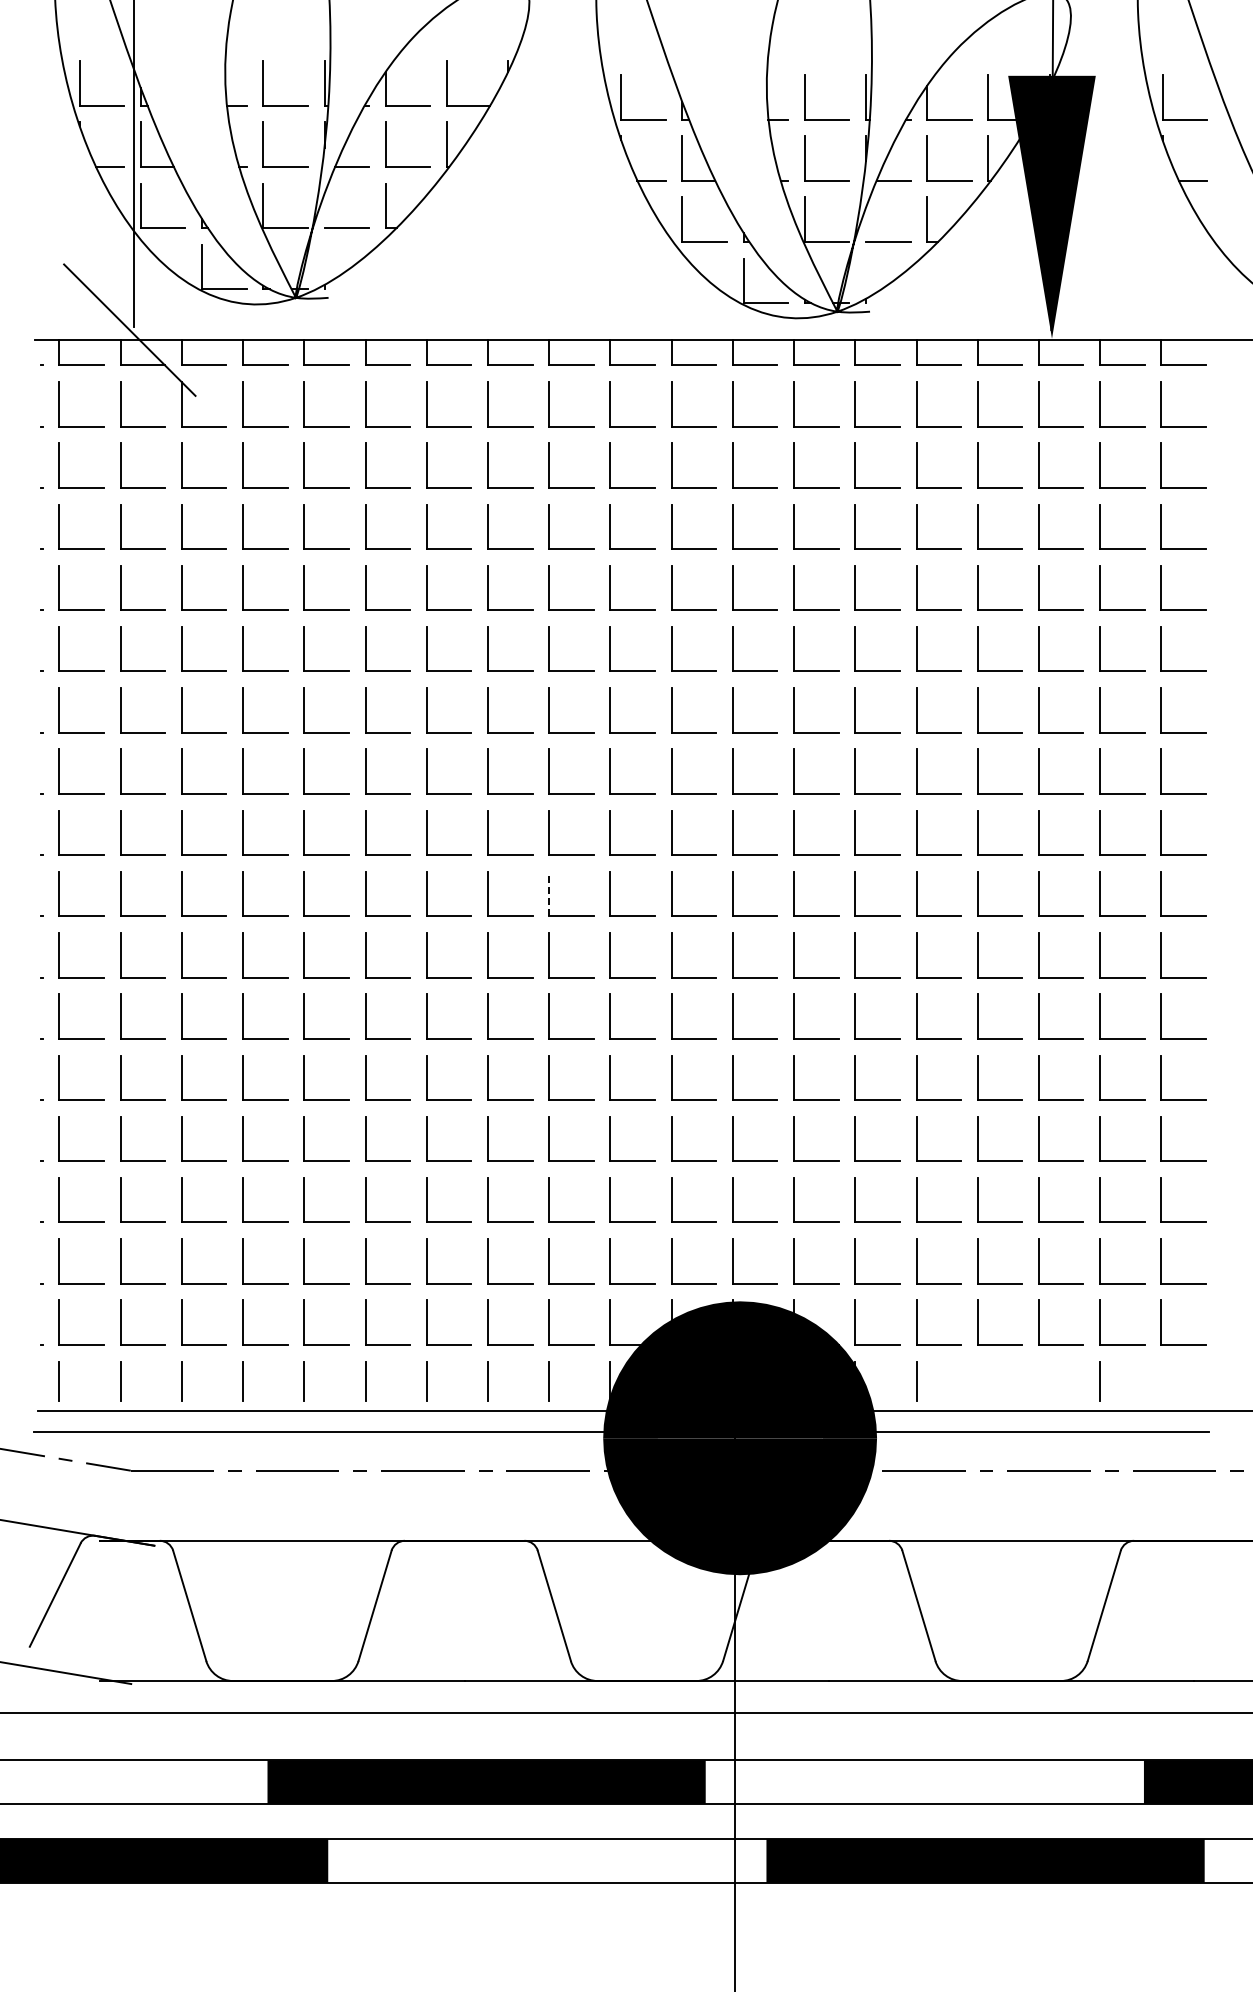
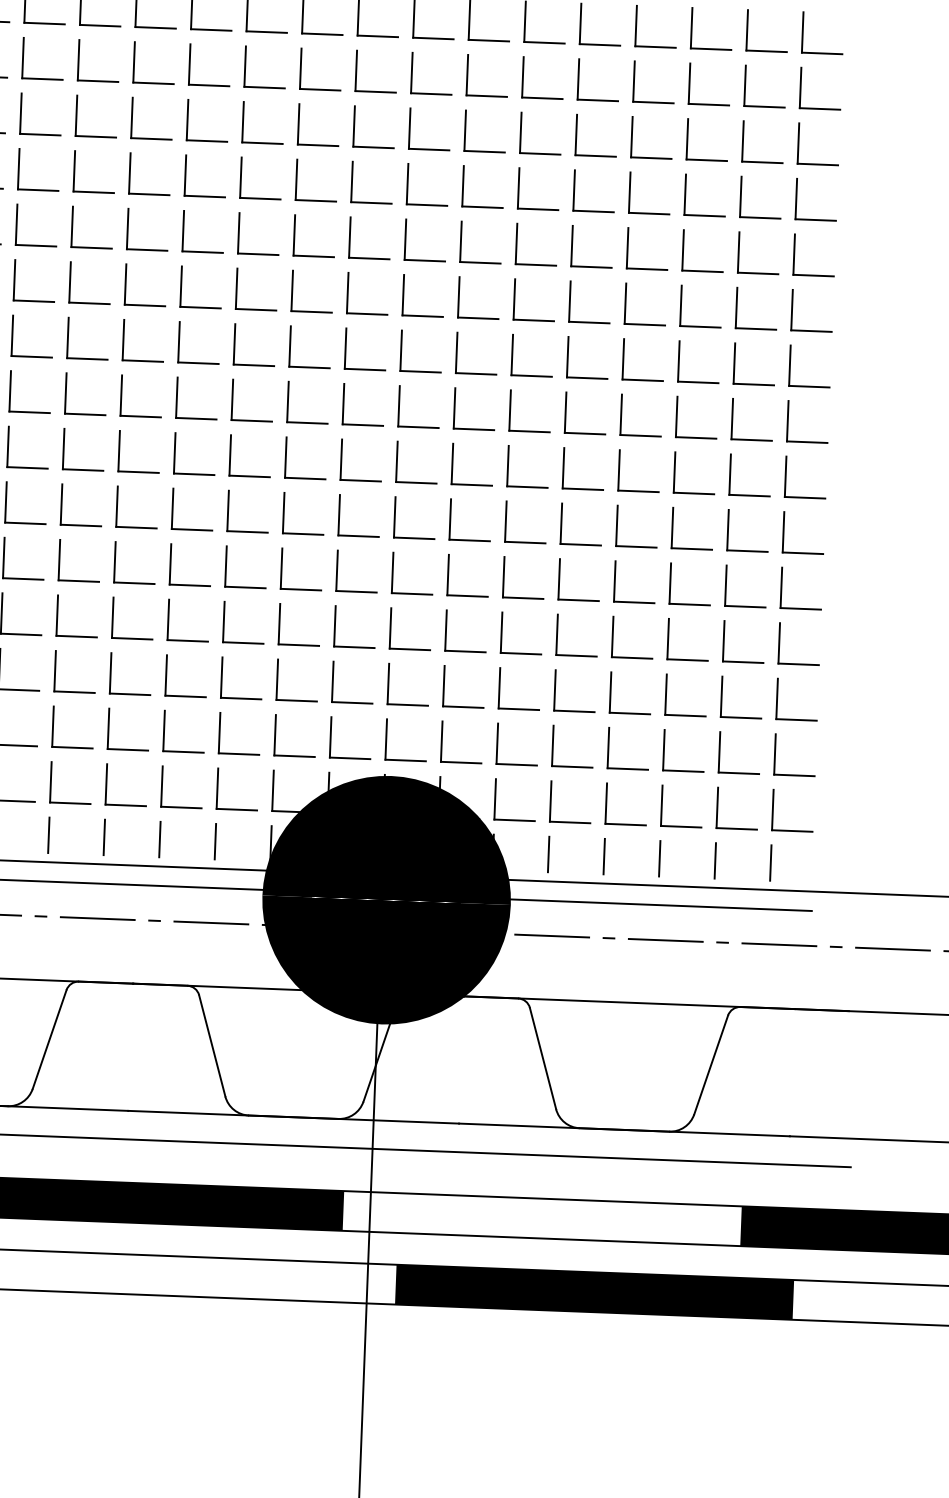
line: (549, 893) -> (232, 399), dashed -> solid
line: (977, 1380) -> (604, 856), added
line: (1038, 1380) -> (659, 858), added
line: (1161, 1380) -> (770, 862), added

